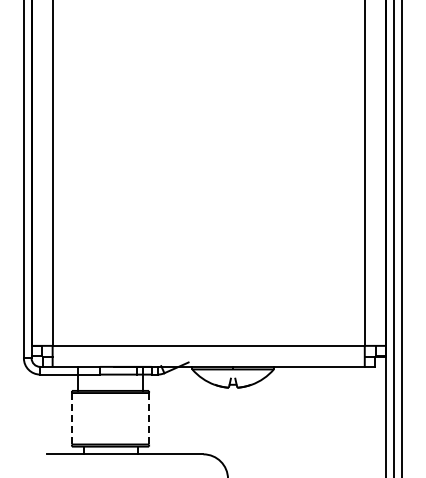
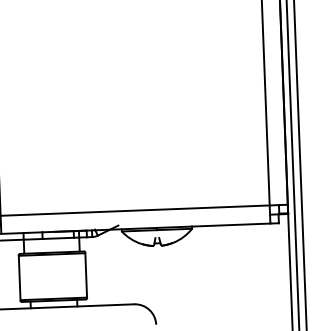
line: (71, 418) -> (19, 277), dashed -> solid
line: (149, 418) -> (86, 275), dashed -> solid

